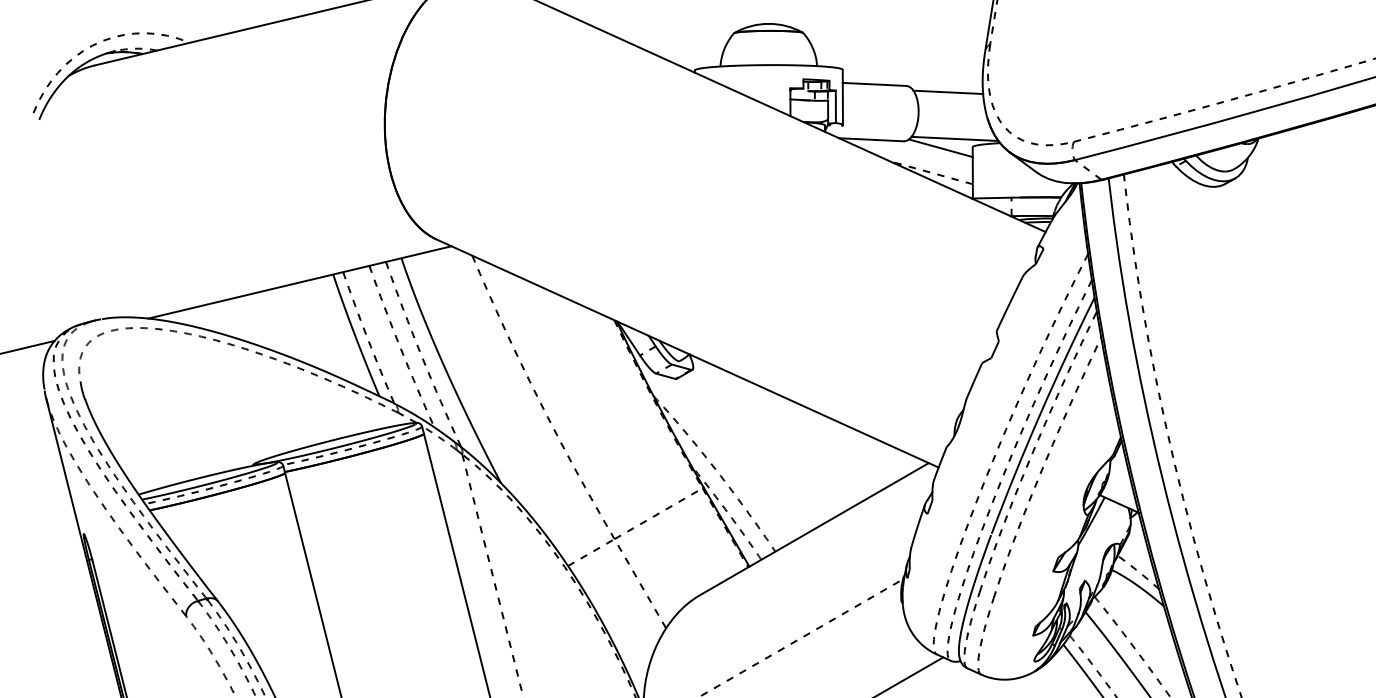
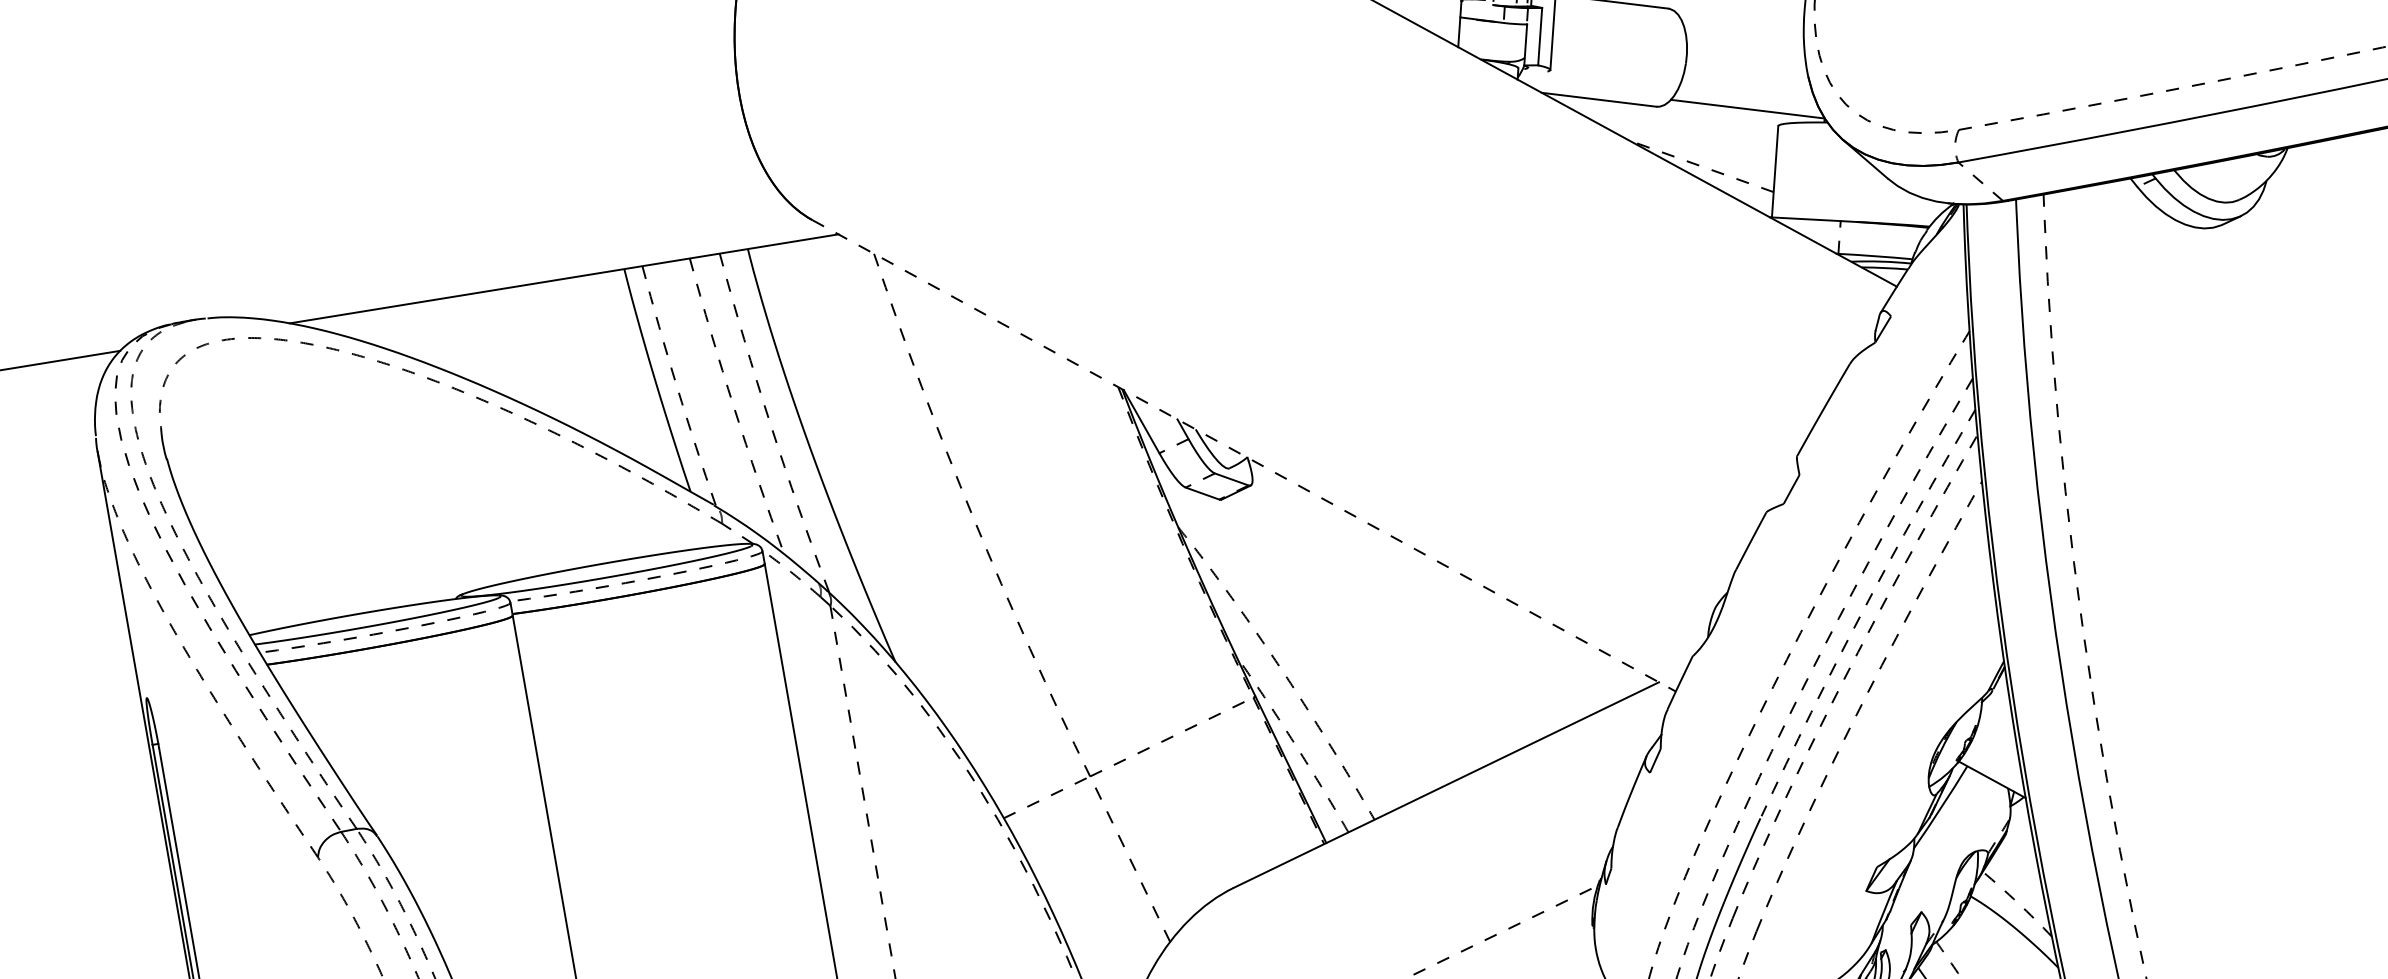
line: (948, 92) -> (1742, 25), removed
line: (940, 148) -> (1720, 124), removed
line: (687, 353) -> (1244, 455), solid -> dashed
arc: (1040, 414) -> (1863, 610), solid -> dashed

